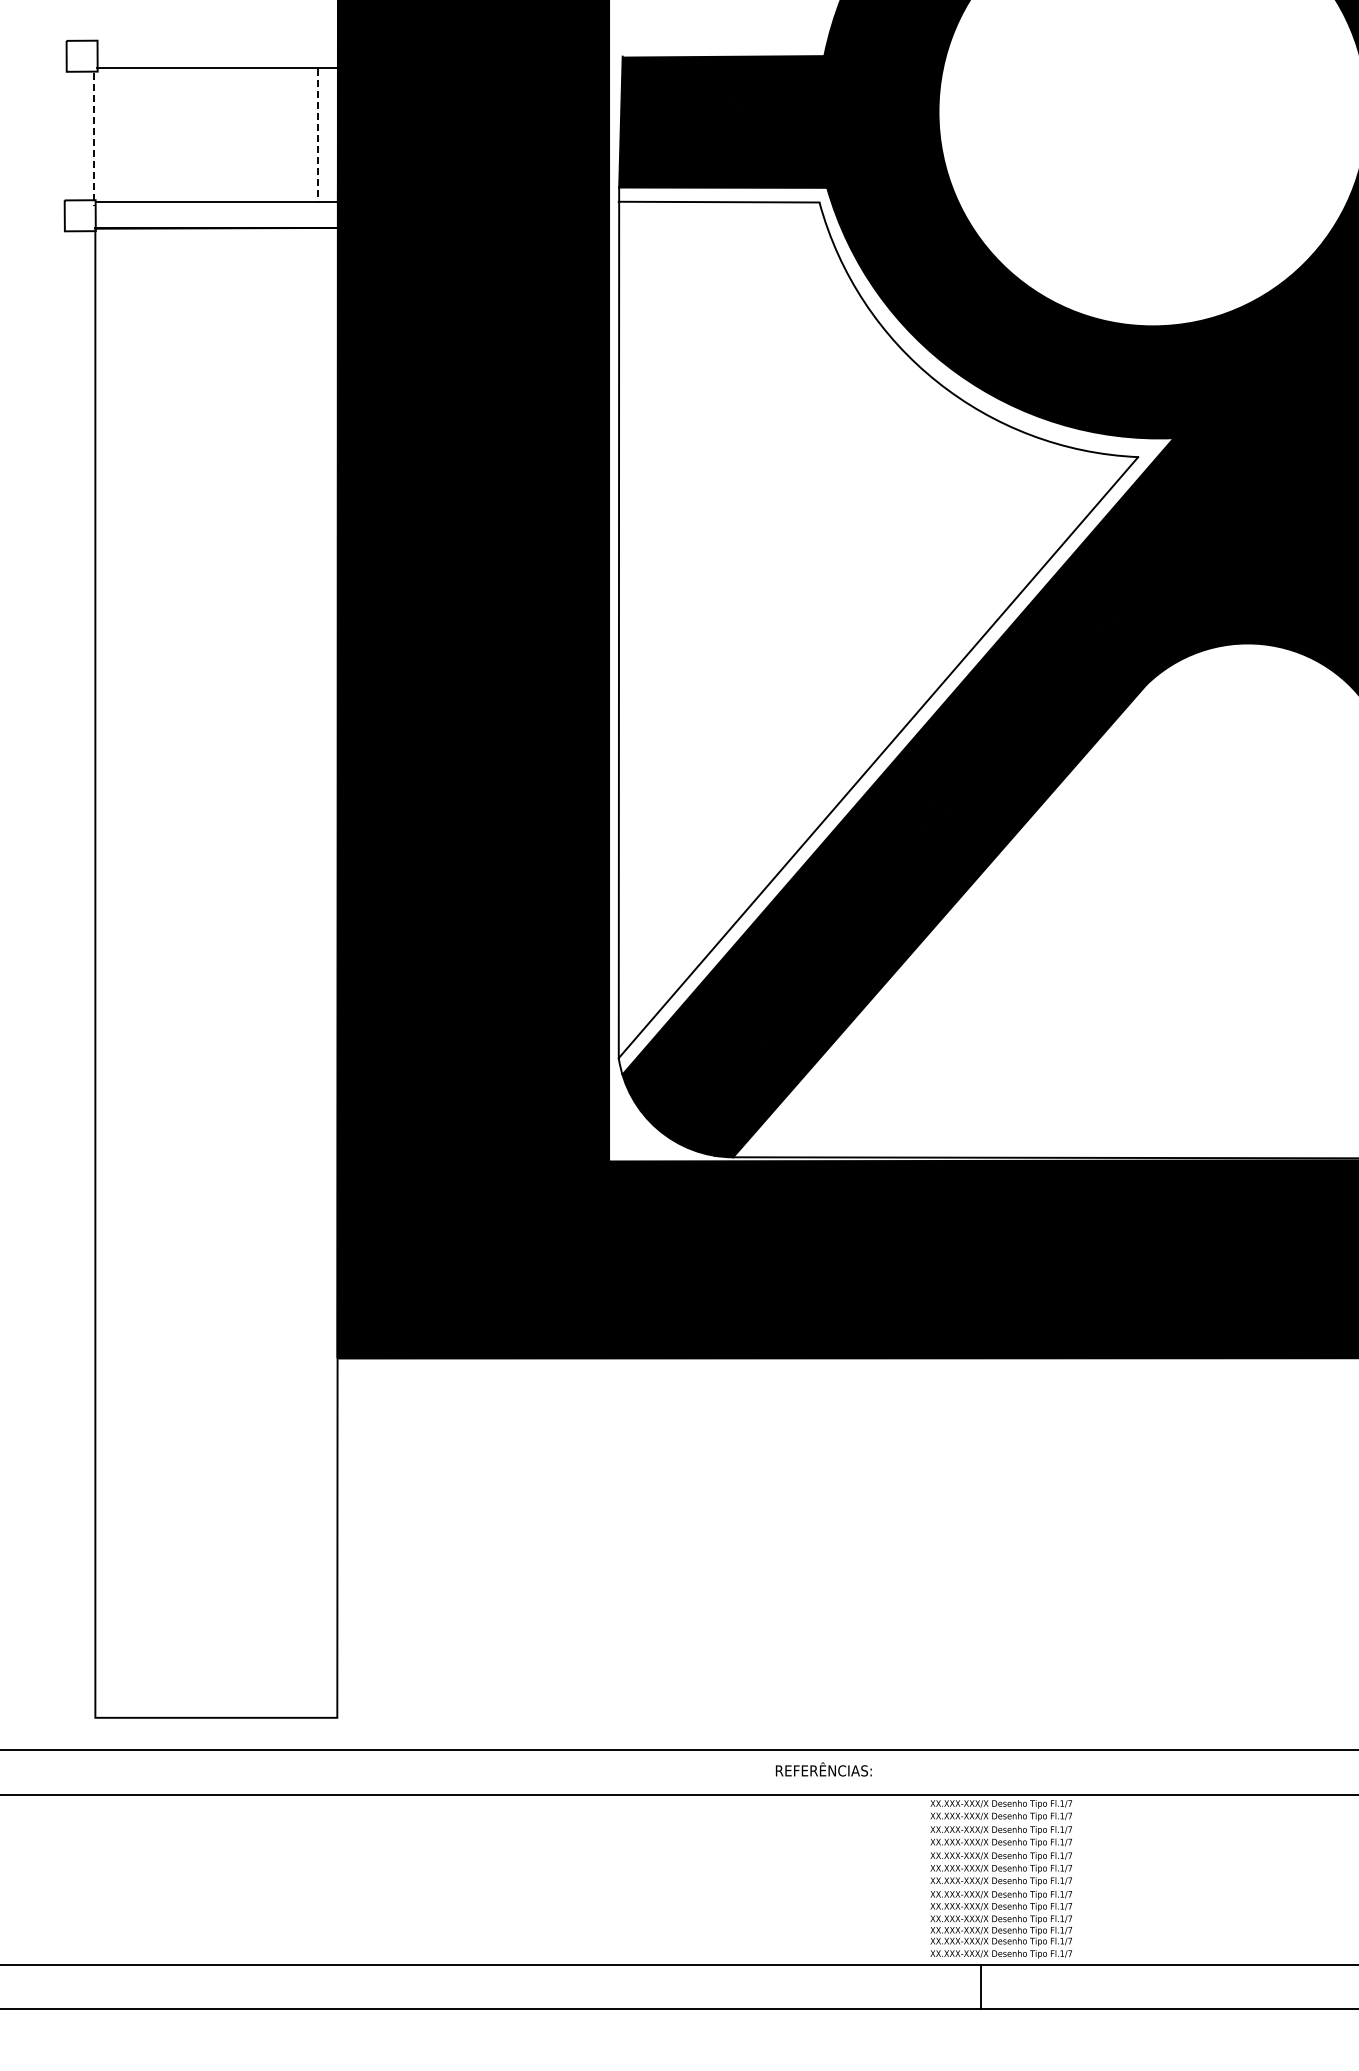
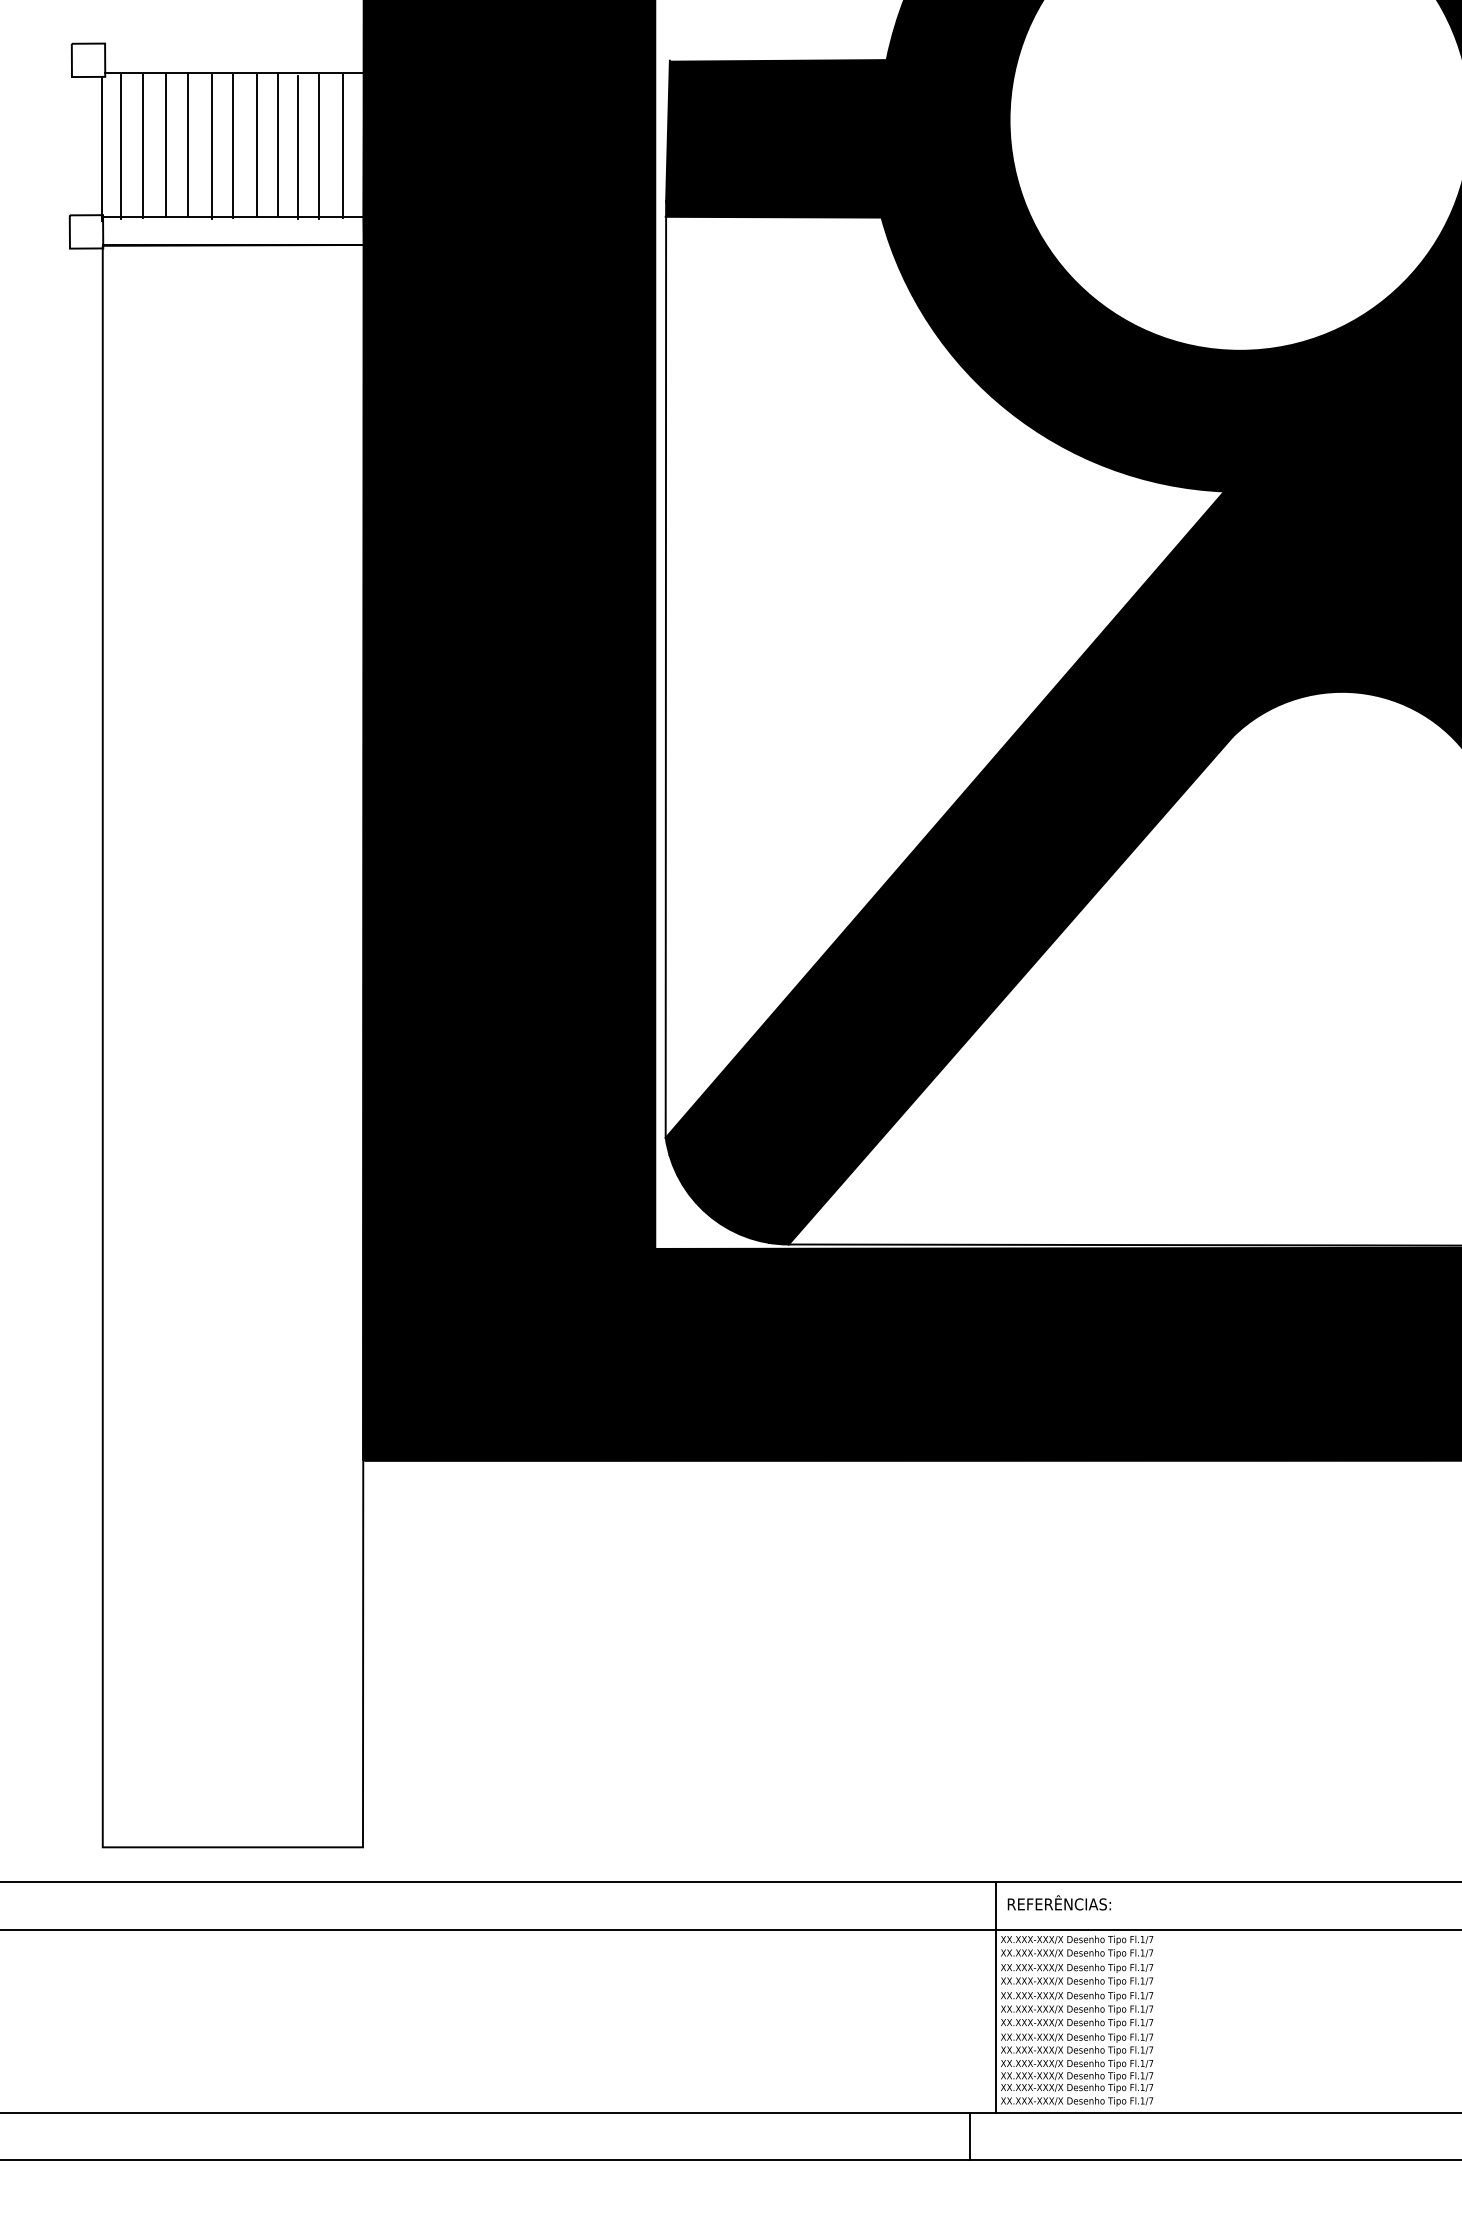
line: (174, 133) -> (187, 143), added
line: (258, 133) -> (278, 143), added
line: (154, 134) -> (166, 144), added
line: (238, 134) -> (256, 144), added
line: (132, 135) -> (142, 145), added
line: (216, 135) -> (233, 145), added
line: (112, 136) -> (121, 146), added
line: (196, 136) -> (211, 146), added
line: (296, 136) -> (319, 146), added
line: (318, 136) -> (342, 146), dashed -> solid
line: (276, 137) -> (297, 147), added
line: (94, 139) -> (101, 149), dashed -> solid
fill: (895, 630) -> (963, 677), added
text: (823, 1769) -> (1059, 1902), moved
line: (925, 1857) -> (995, 1997), added
line: (980, 1986) -> (969, 2136), moved

